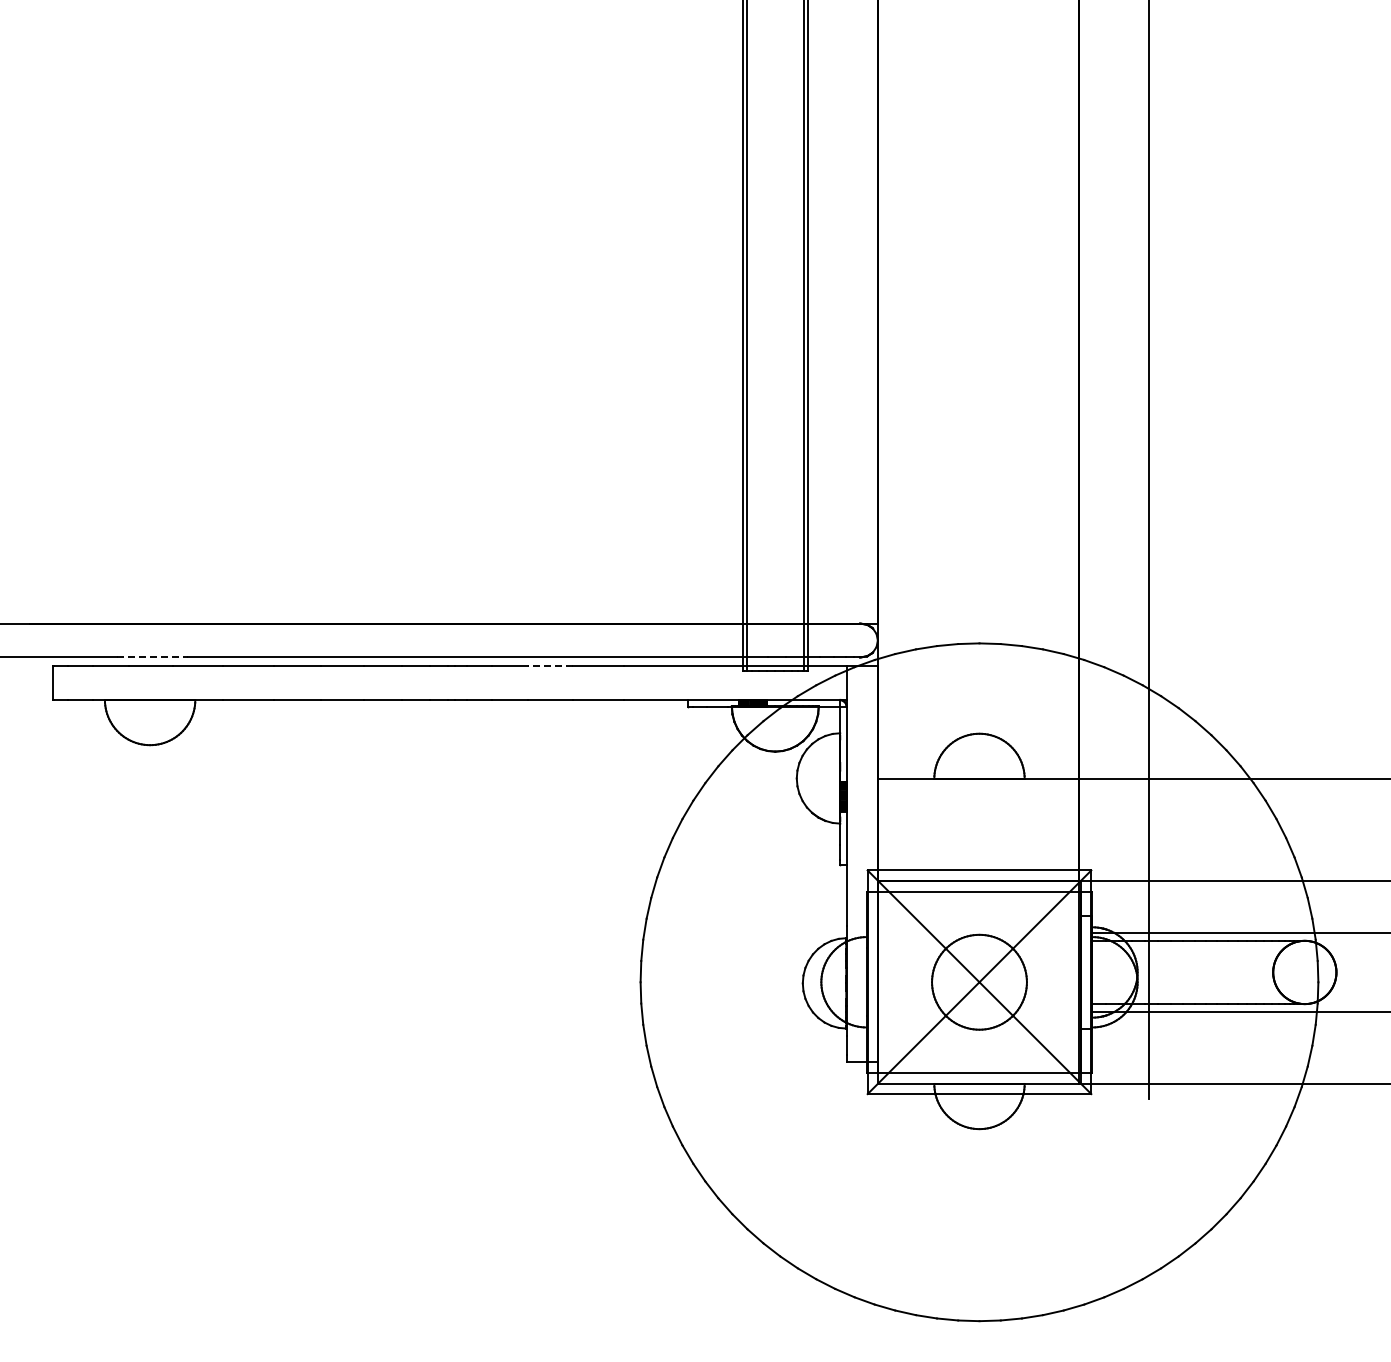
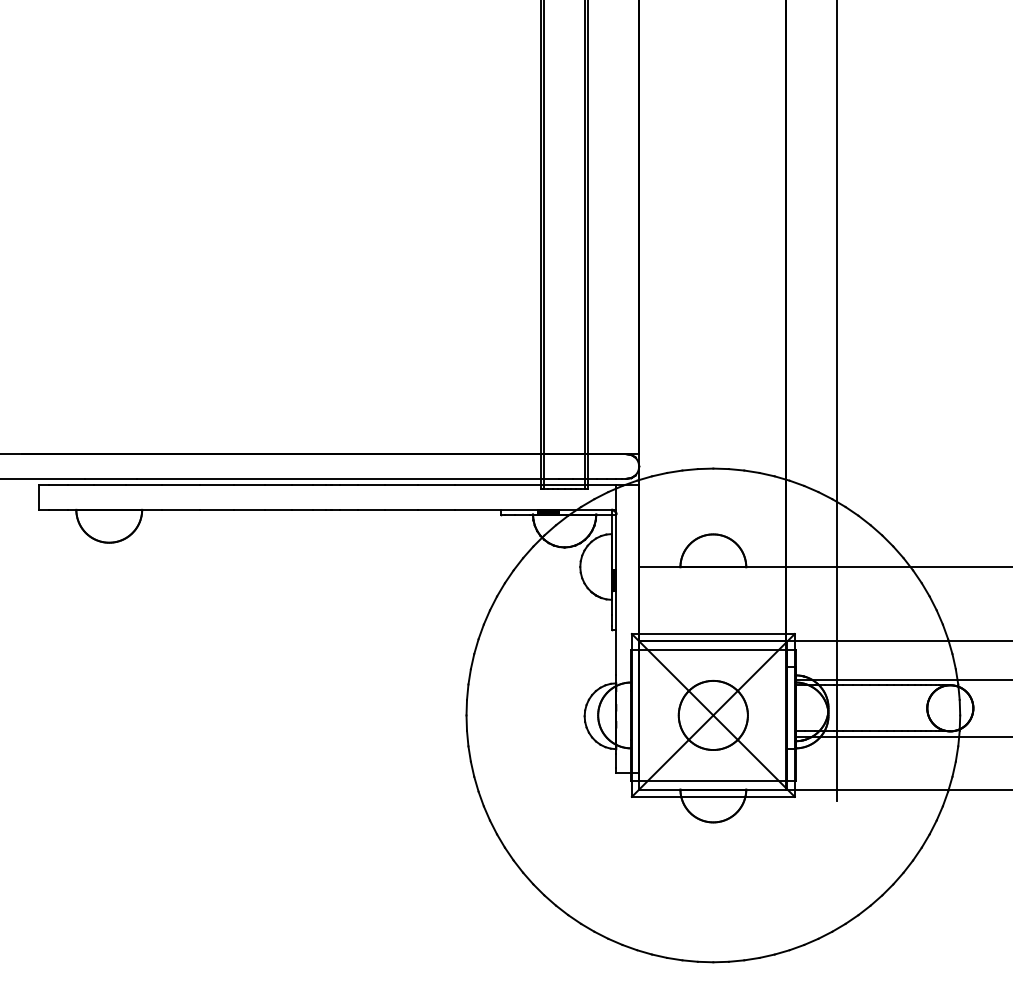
line: (152, 657) -> (110, 478), dashed -> solid
line: (550, 666) -> (400, 485), dashed -> solid

